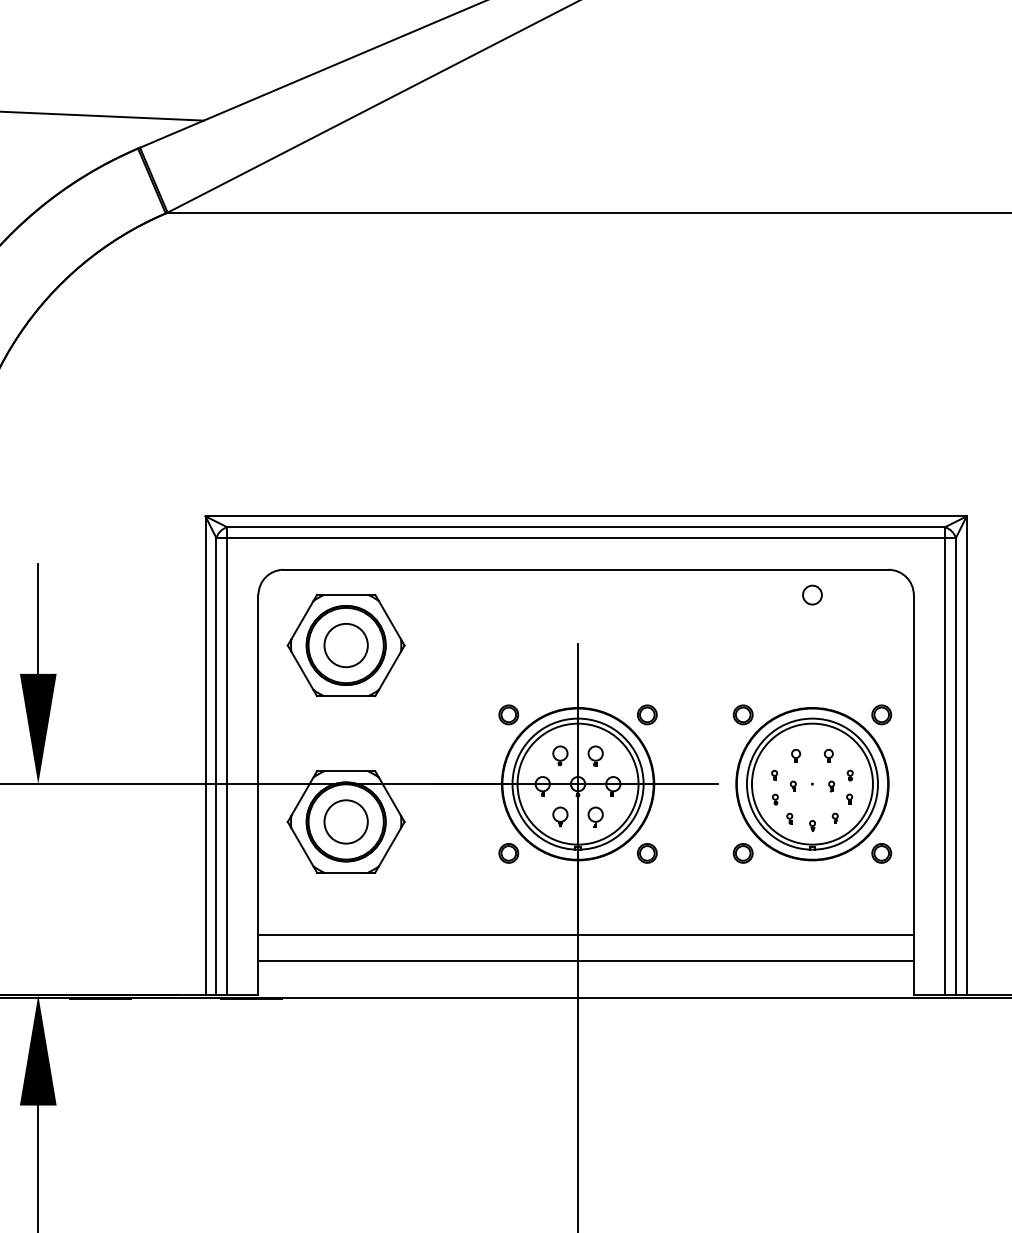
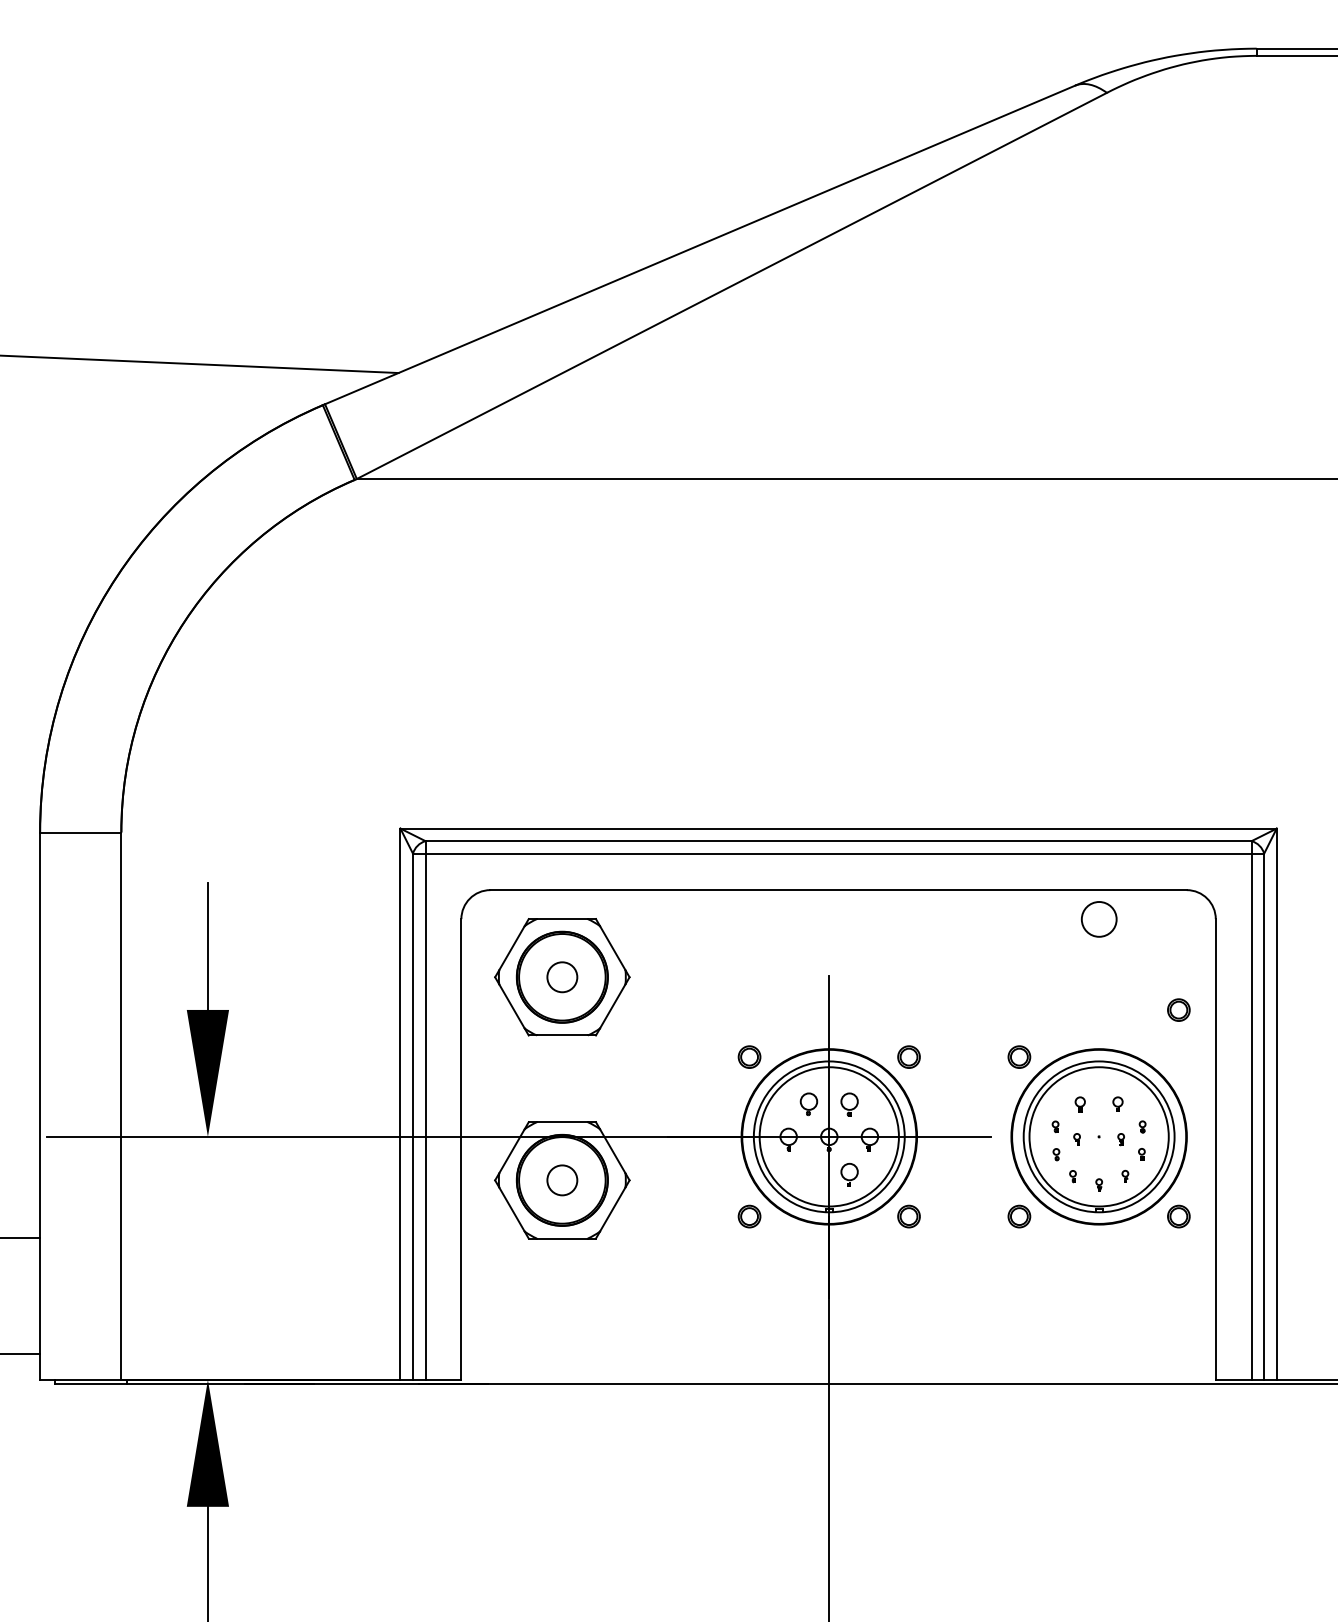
circle: (811, 594) -> (1098, 918), size x1.6
circle: (346, 645) -> (562, 977), size x0.6
part: (881, 714) -> (1178, 1009), moved
part: (559, 816) -> (808, 1174), removed
circle: (346, 822) -> (562, 1180), size x0.6
line: (586, 934) -> (838, 1310), removed
line: (586, 960) -> (838, 1339), removed

